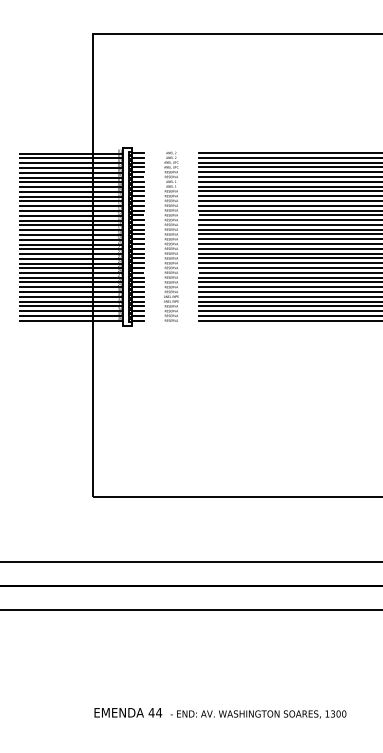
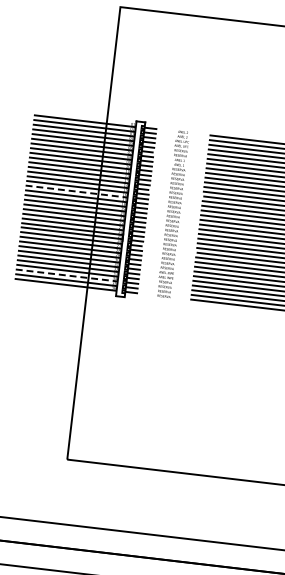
line: (71, 225) -> (77, 191), solid -> dashed
line: (71, 311) -> (67, 275), solid -> dashed

